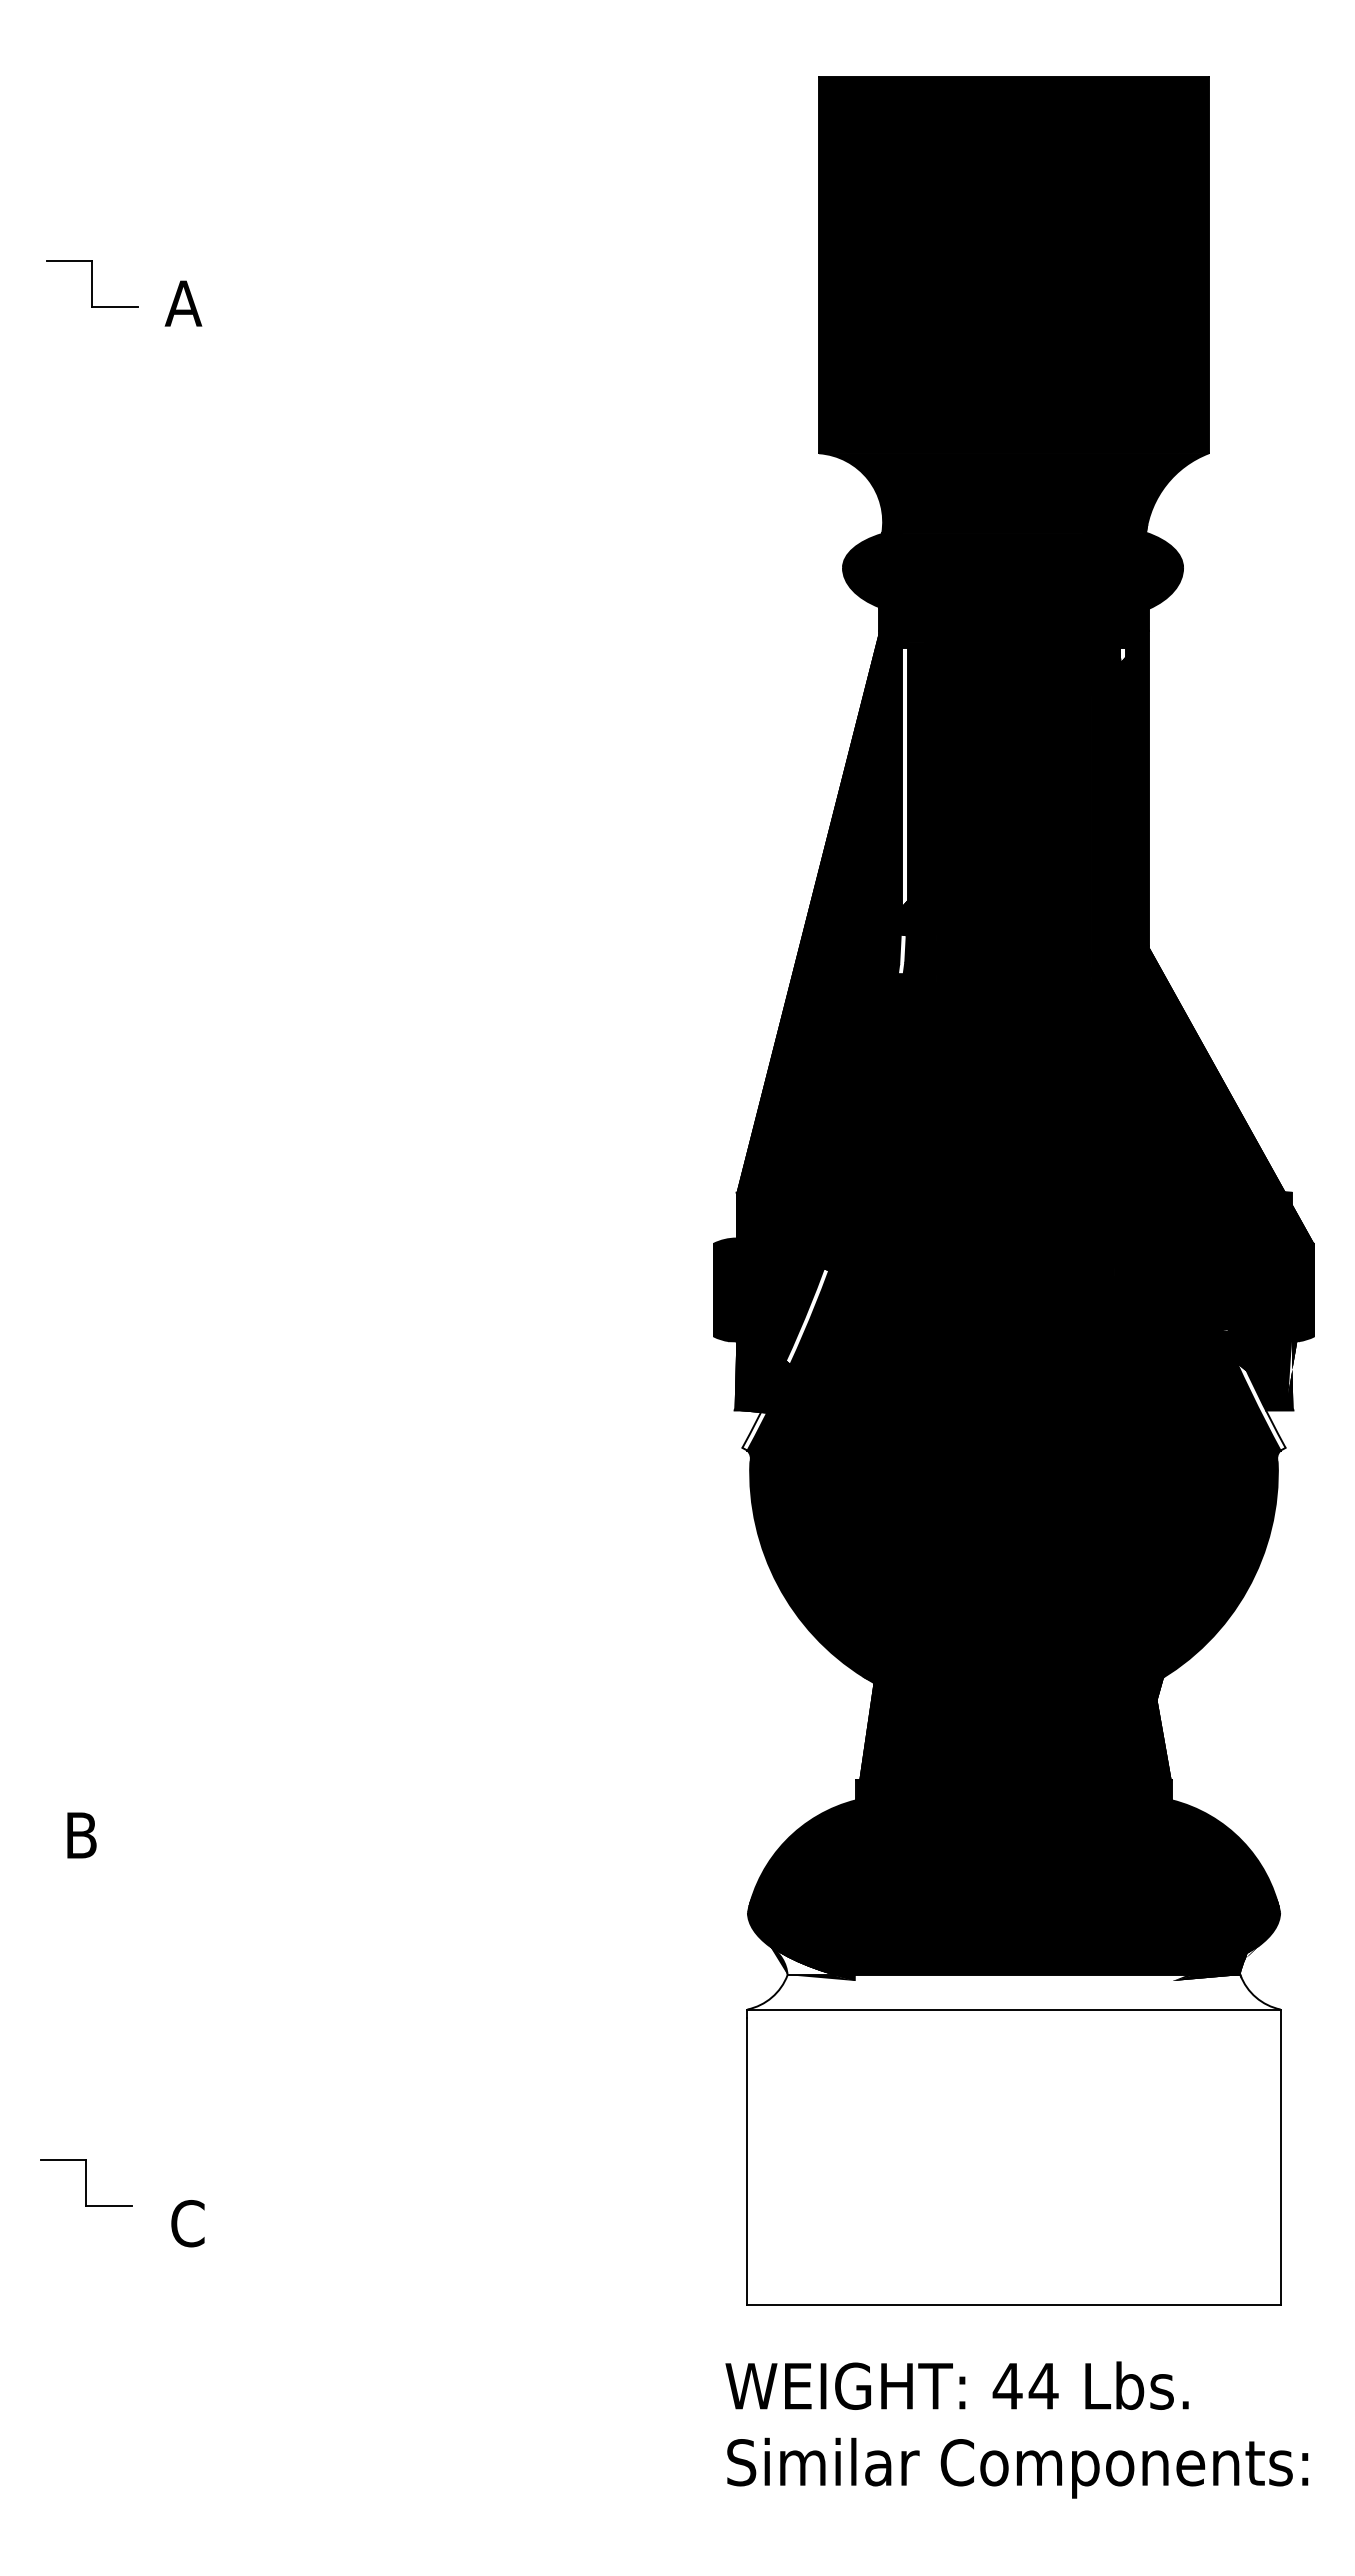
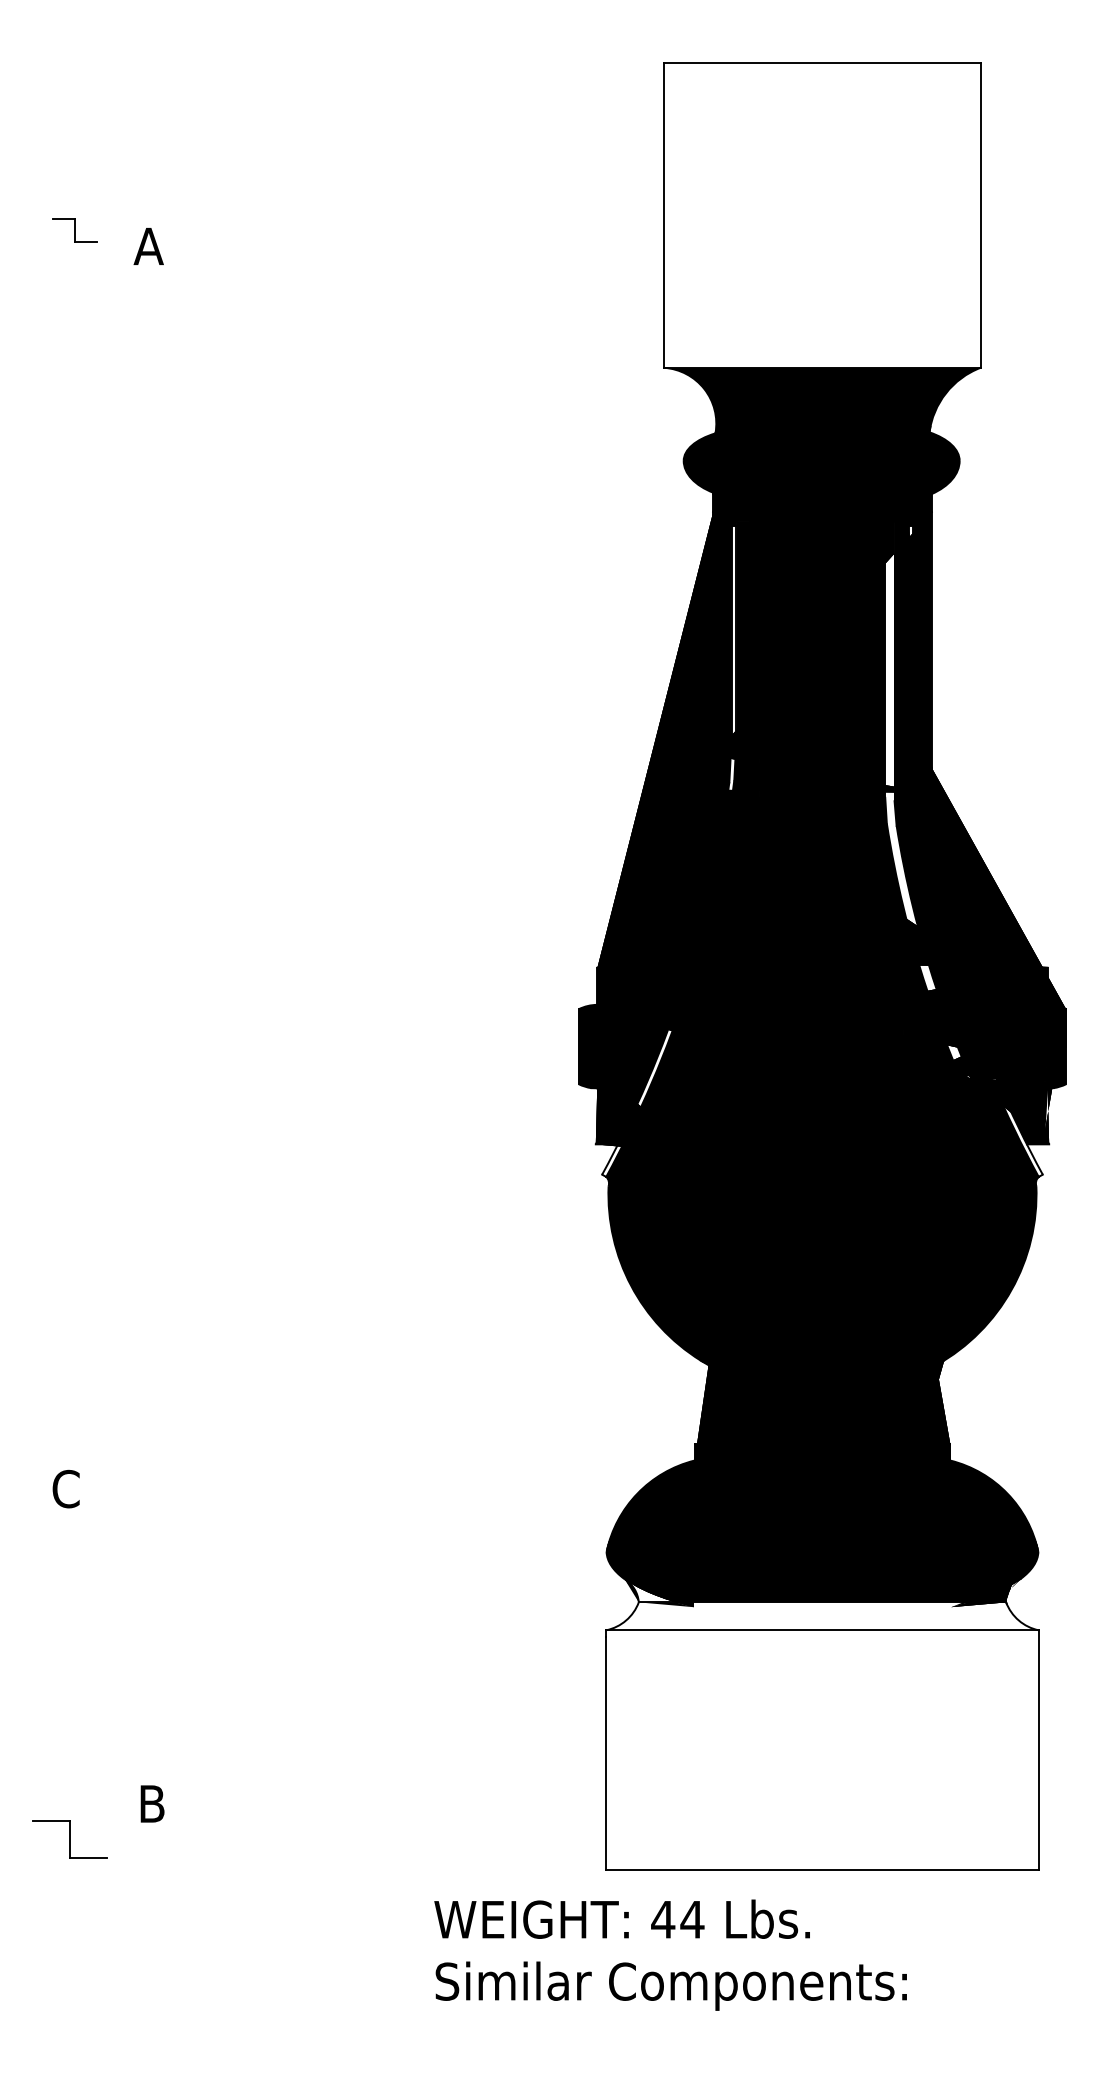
fill: (1013, 265) -> (822, 215), removed
part: (92, 283) -> (74, 230), size x0.6
fill: (1165, 1025) -> (945, 832), removed
text: (81, 1835) -> (66, 1489), B -> C
part: (86, 2182) -> (70, 1839), moved
text: (187, 2223) -> (152, 1803), C -> B
text: (1016, 2429) -> (670, 1954), moved

